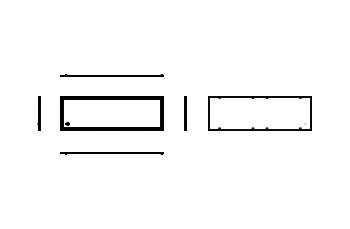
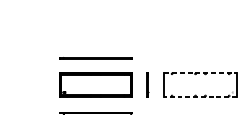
line: (260, 96) -> (200, 73), solid -> dashed
line: (38, 113) -> (44, 85), removed
line: (259, 129) -> (200, 96), solid -> dashed

